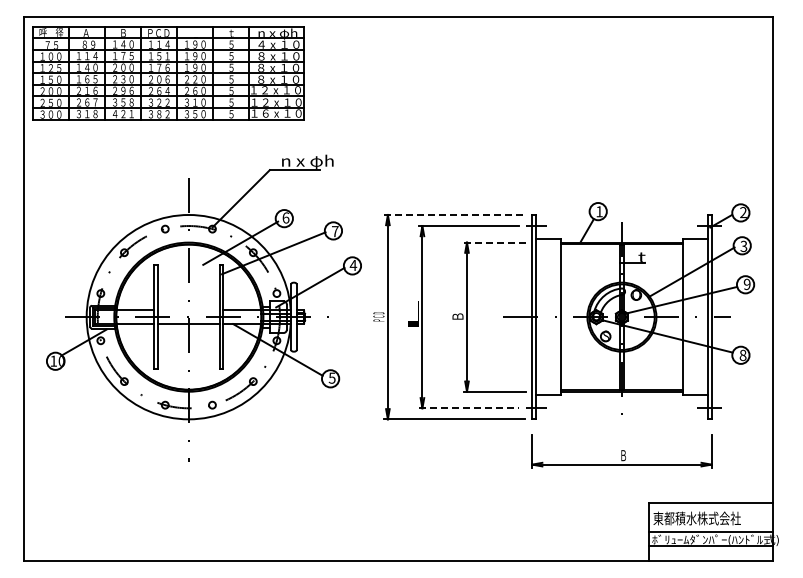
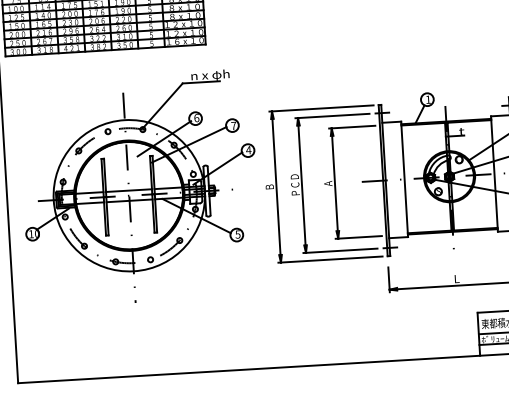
line: (455, 214) -> (321, 108), dashed -> solid
line: (495, 242) -> (352, 127), dashed -> solid
line: (188, 310) -> (128, 190), added
text: (413, 315) -> (295, 184), L -> ＰＣＤ
text: (378, 316) -> (269, 186), ＰＣＤ -> Ｂ
text: (457, 316) -> (327, 183), Ｂ -> Ａ
line: (469, 408) -> (340, 250), dashed -> solid
text: (623, 455) -> (456, 278), Ｂ -> L

